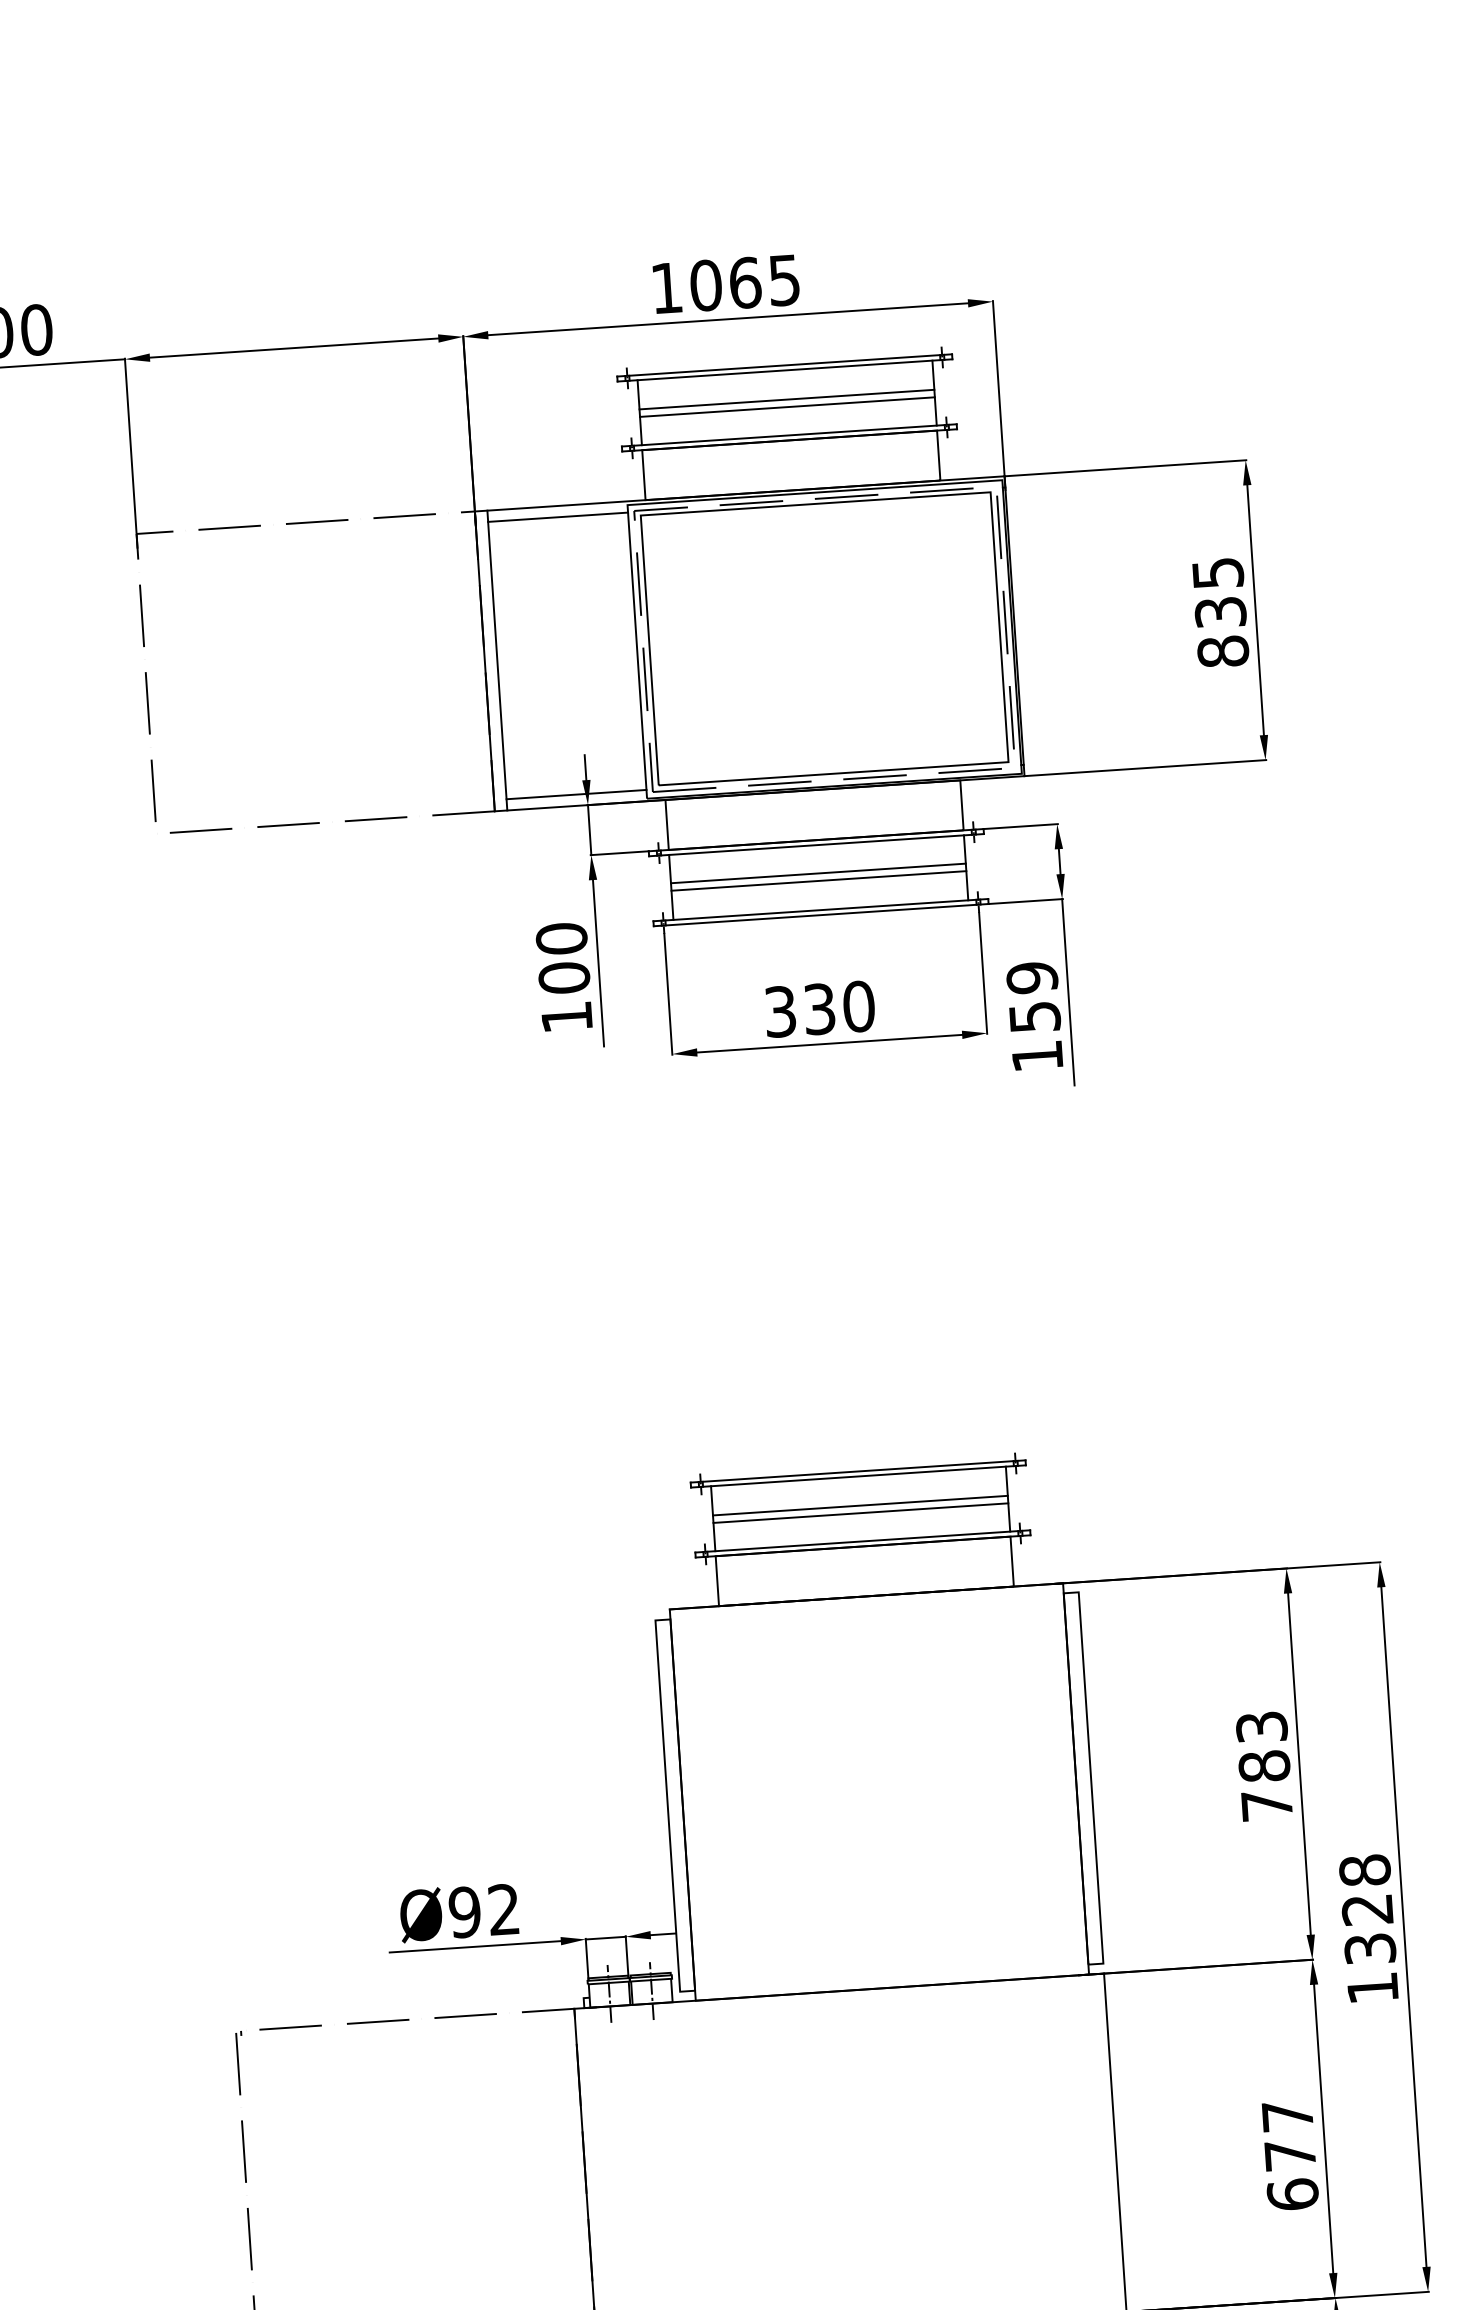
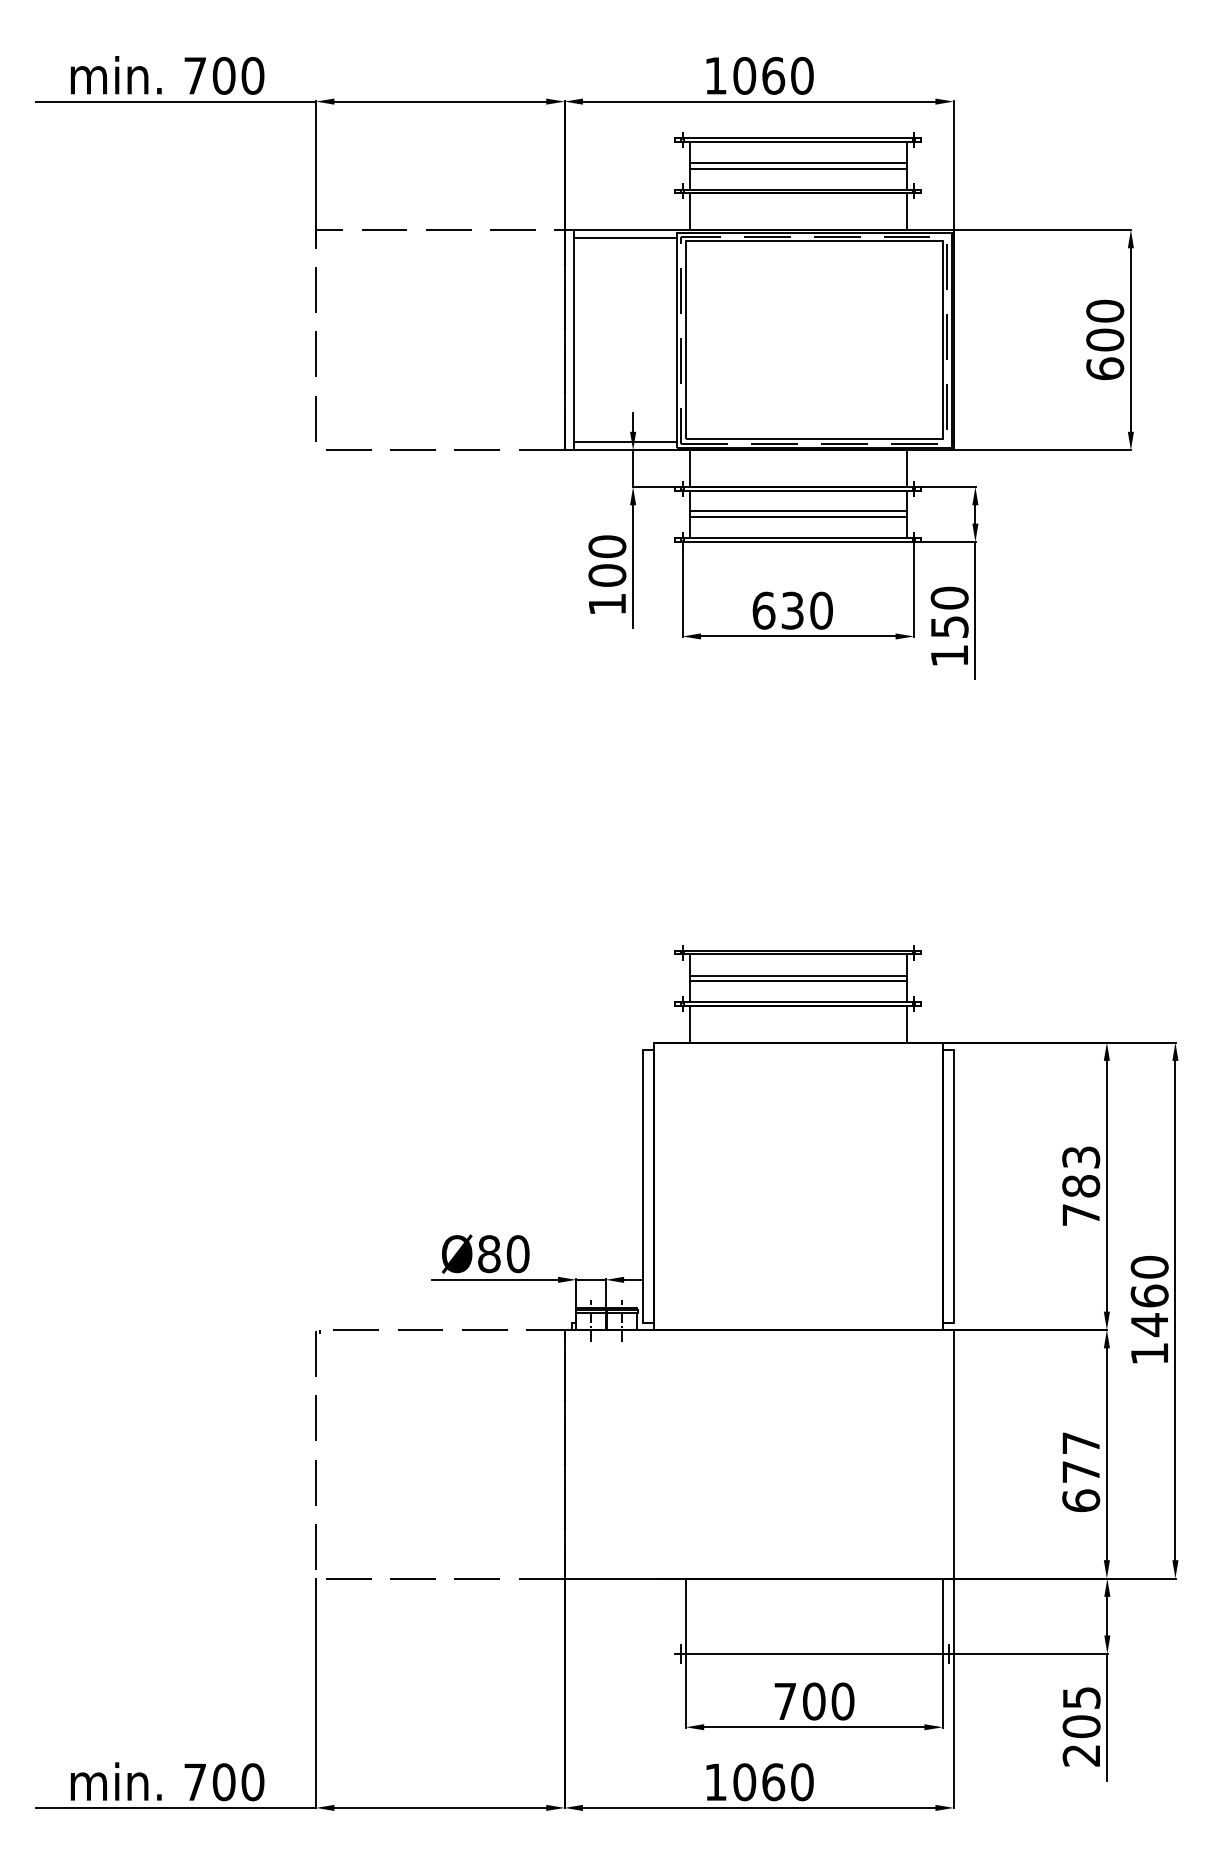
text: (784, 279) -> (802, 75), 1065 -> 1060
text: (1220, 611) -> (1105, 339), 835 -> 600
text: (1031, 977) -> (949, 597), 159 -> 150
text: (779, 1011) -> (763, 610), 330 -> 630
text: (1367, 1910) -> (1149, 1296), 1328 -> 1460
text: (484, 1911) -> (503, 1254), Ø92 -> Ø80

